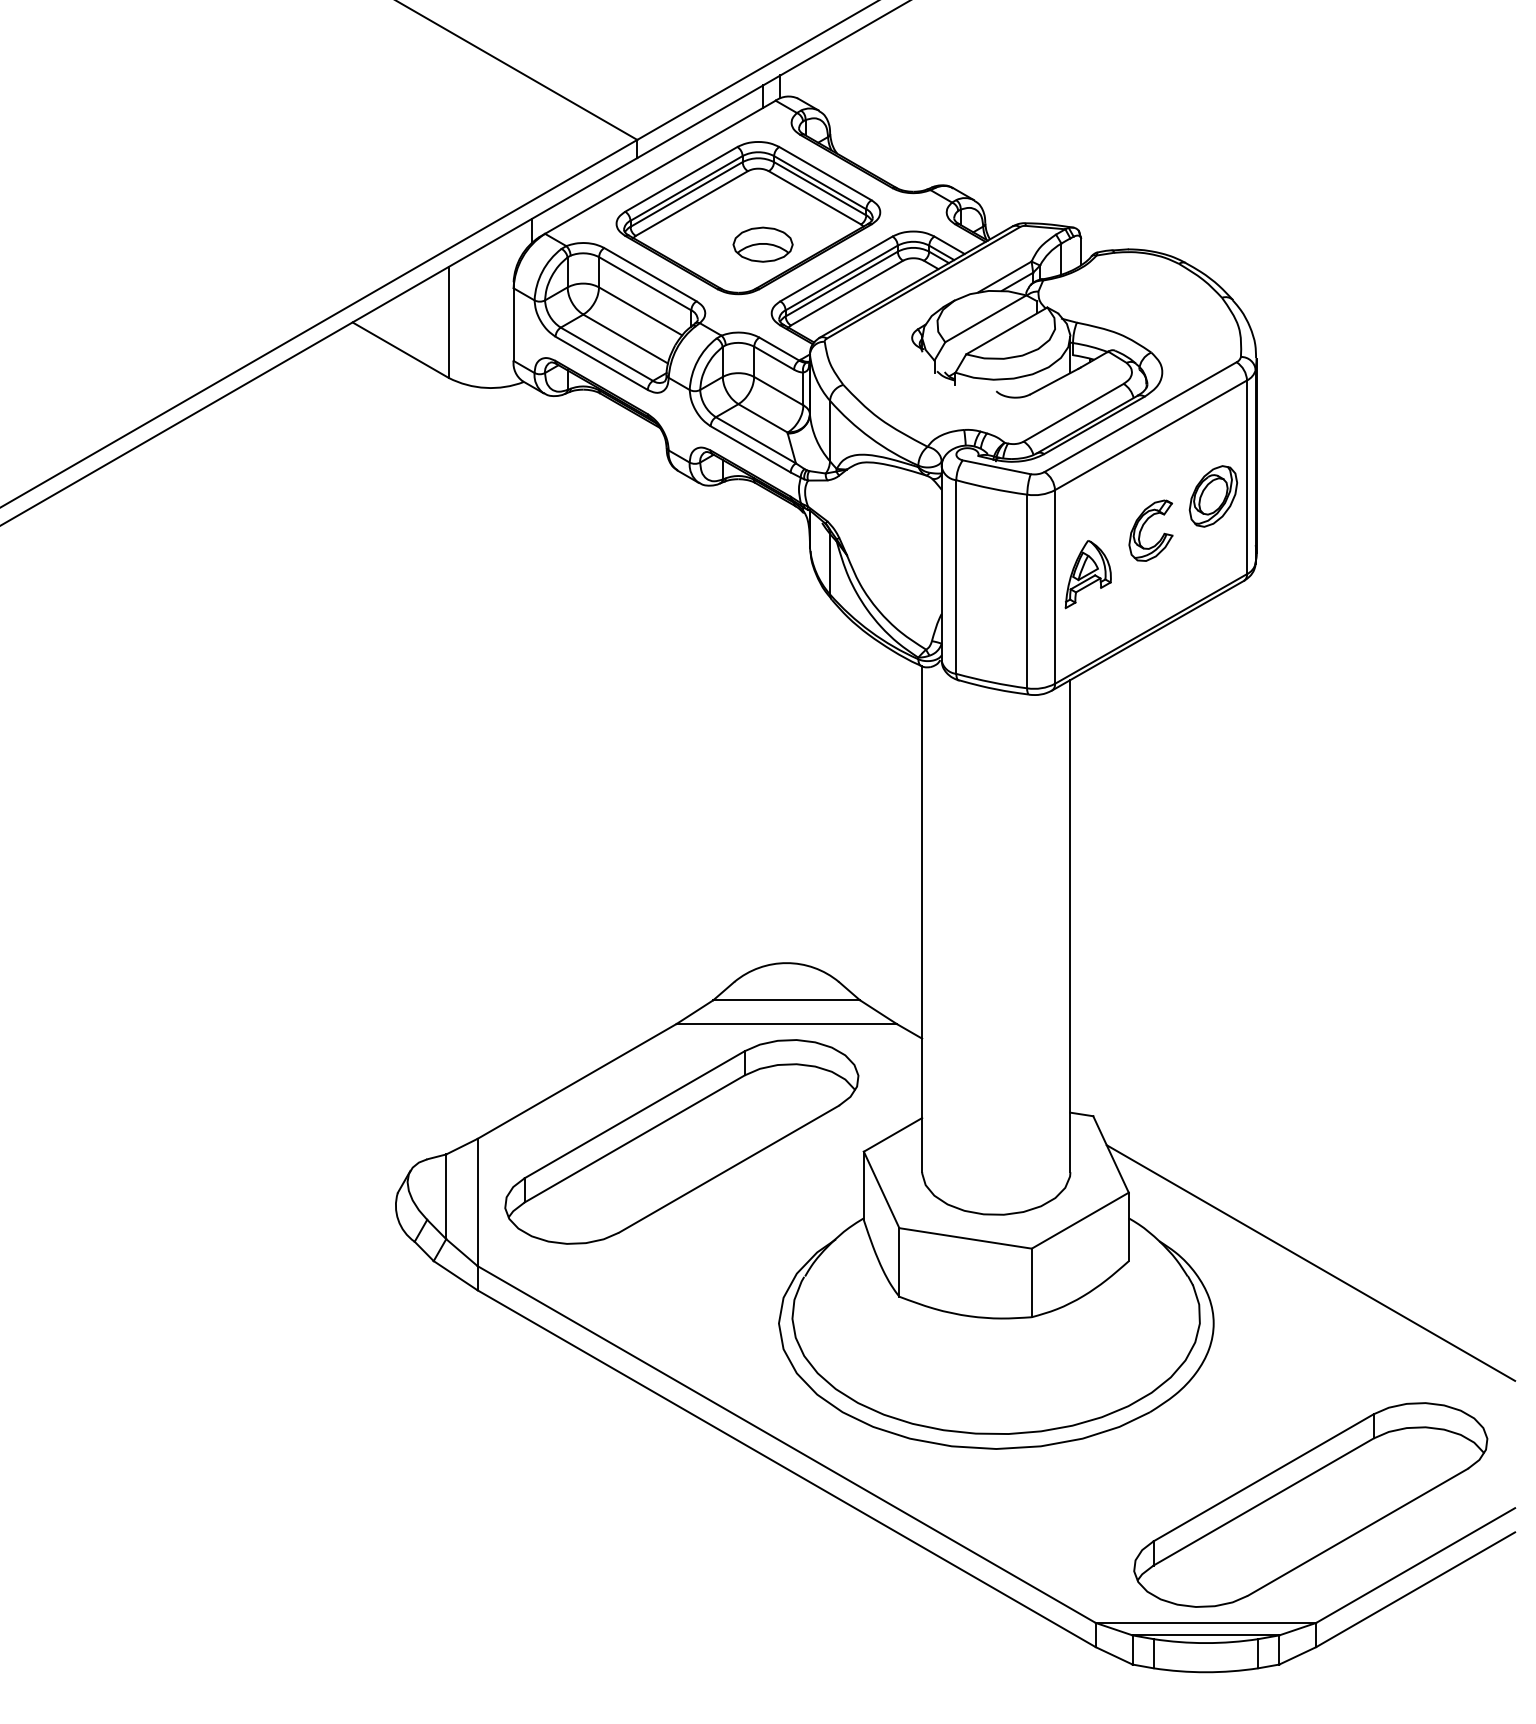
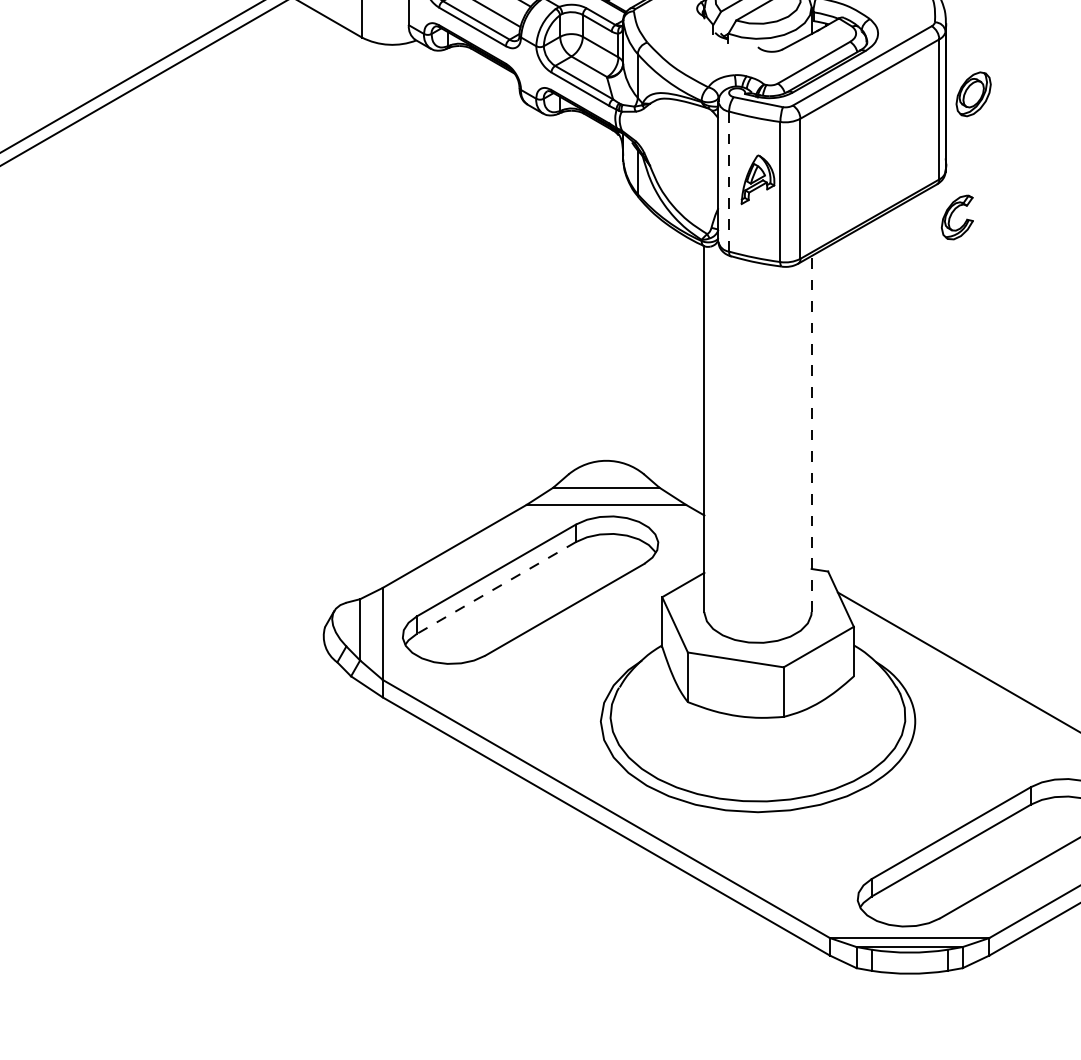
part: (1212, 496) -> (972, 94), moved
part: (1143, 527) -> (951, 215), moved
part: (1087, 574) -> (757, 179), moved
line: (956, 577) -> (729, 181), solid -> dashed
line: (1070, 925) -> (811, 433), solid -> dashed
line: (634, 1139) -> (496, 588), solid -> dashed

